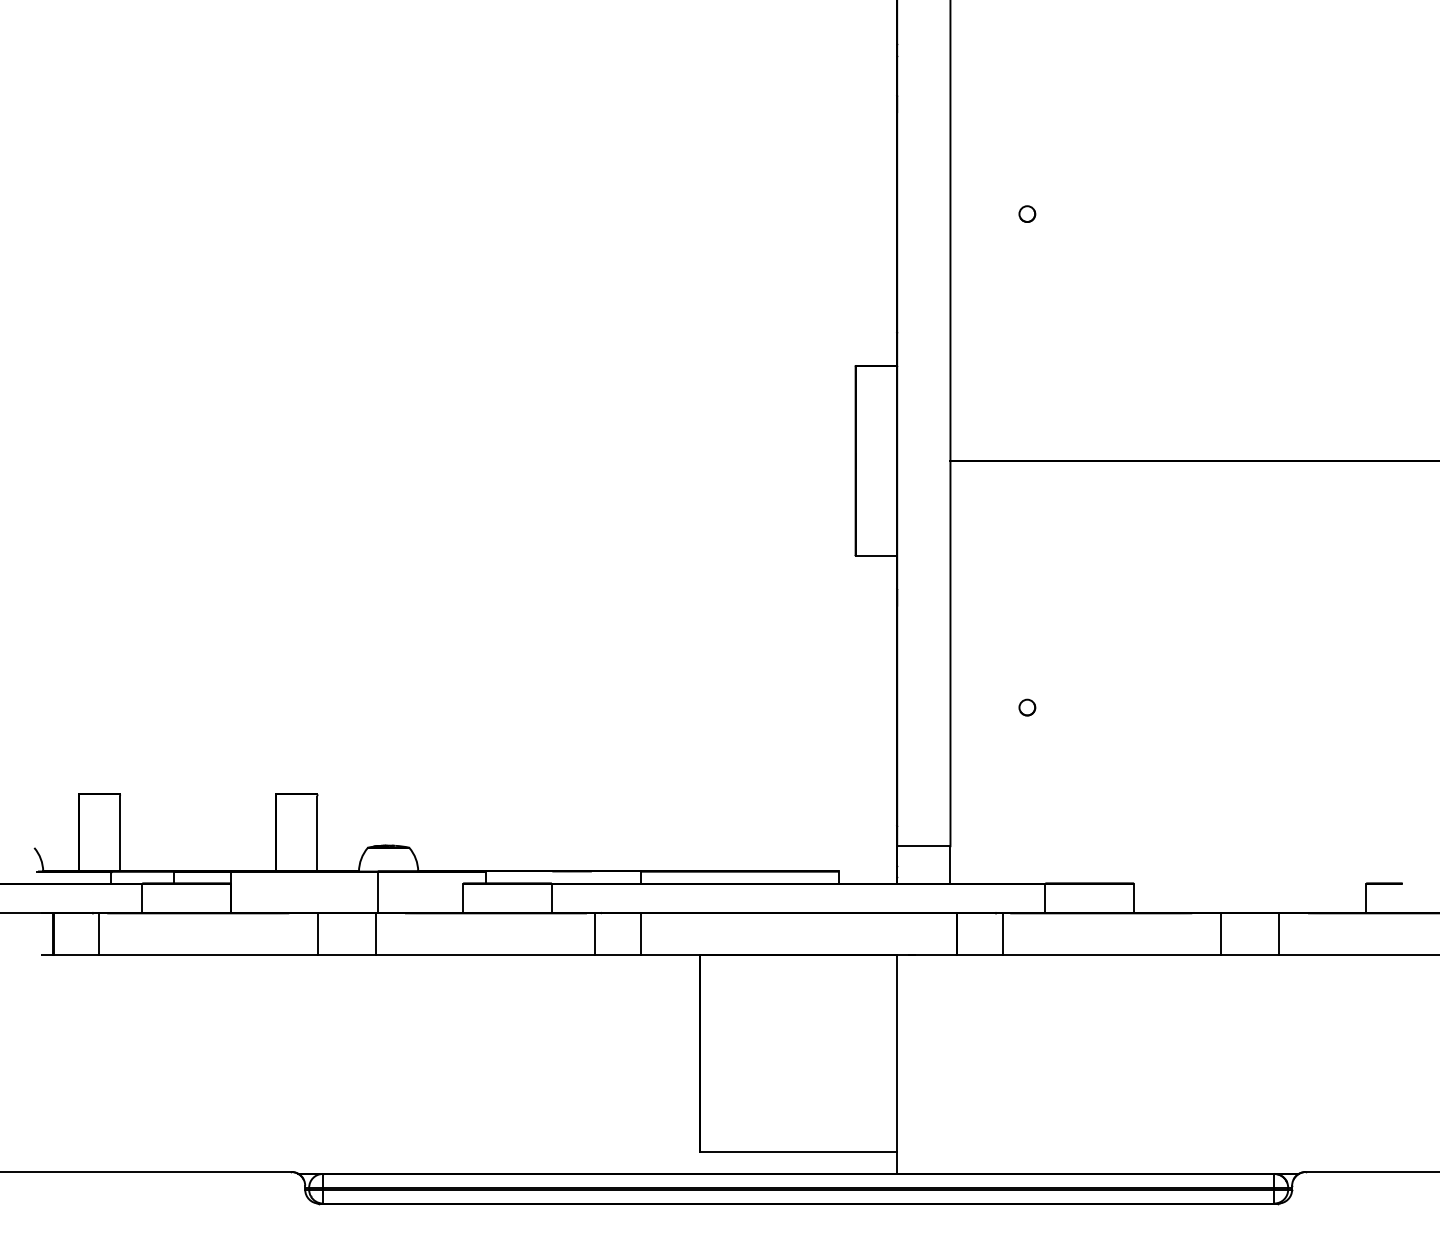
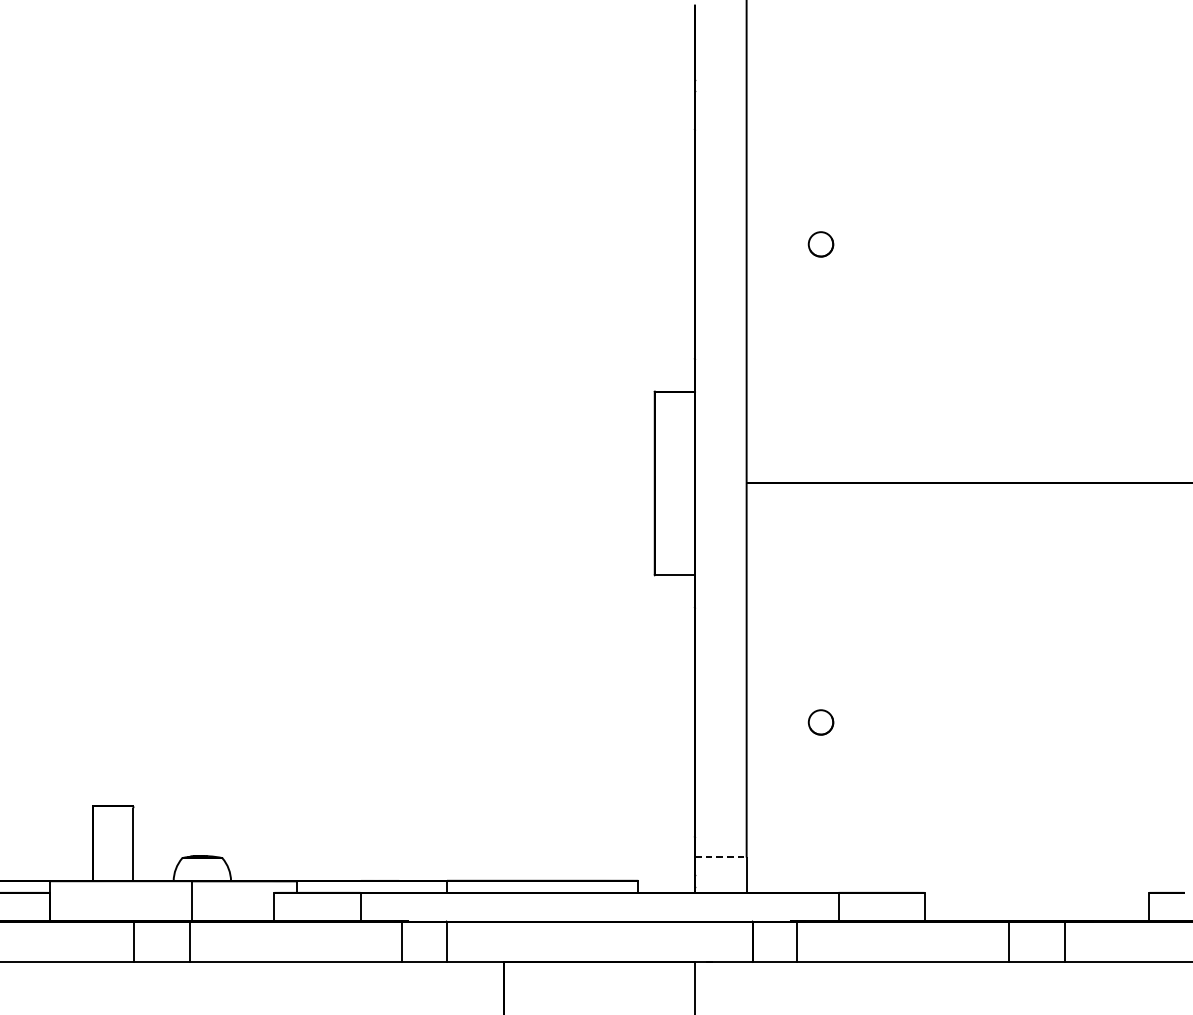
part: (1027, 213) -> (821, 243), size x1.6
part: (1027, 707) -> (821, 722), size x1.6
line: (923, 846) -> (720, 856), solid -> dashed

